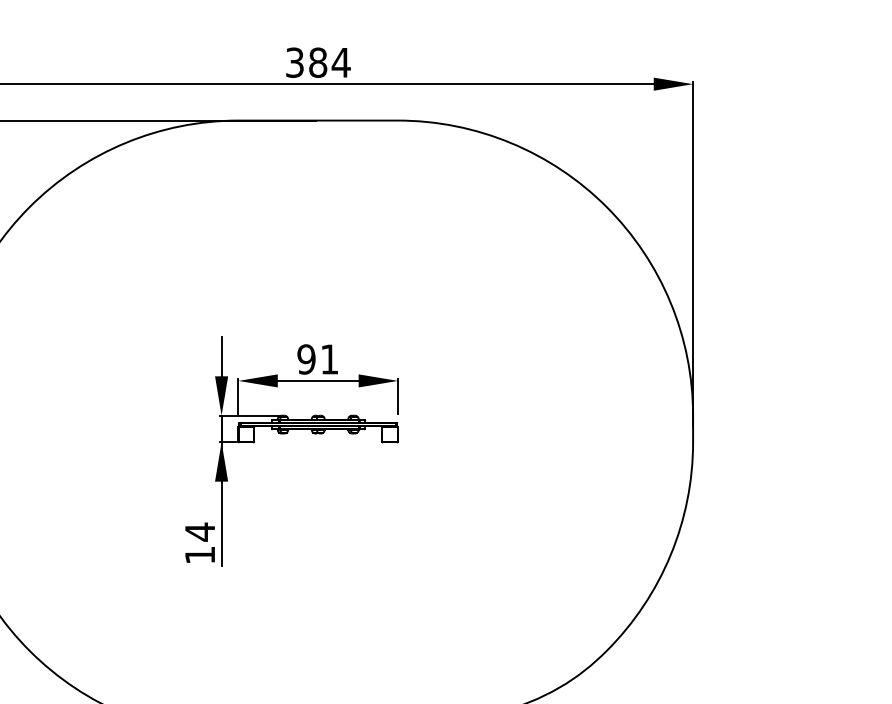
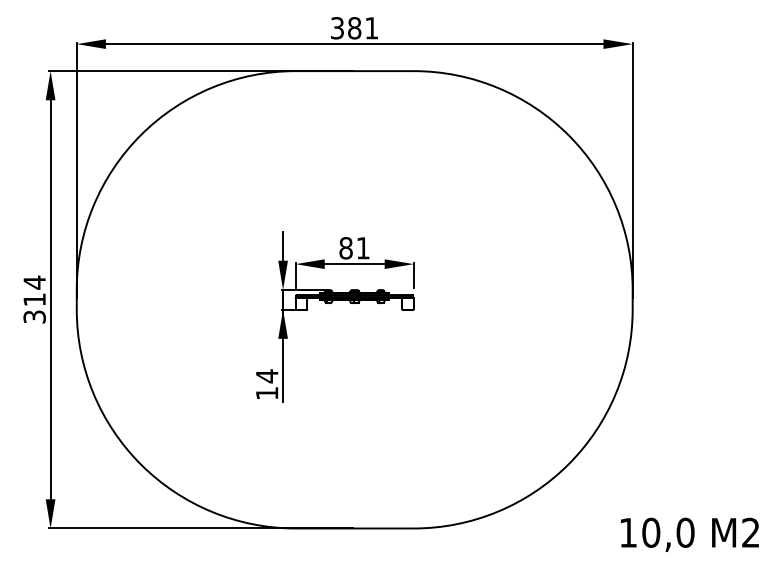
text: (340, 63) -> (371, 28), 384 -> 381
text: (305, 359) -> (345, 248), 91 -> 81

